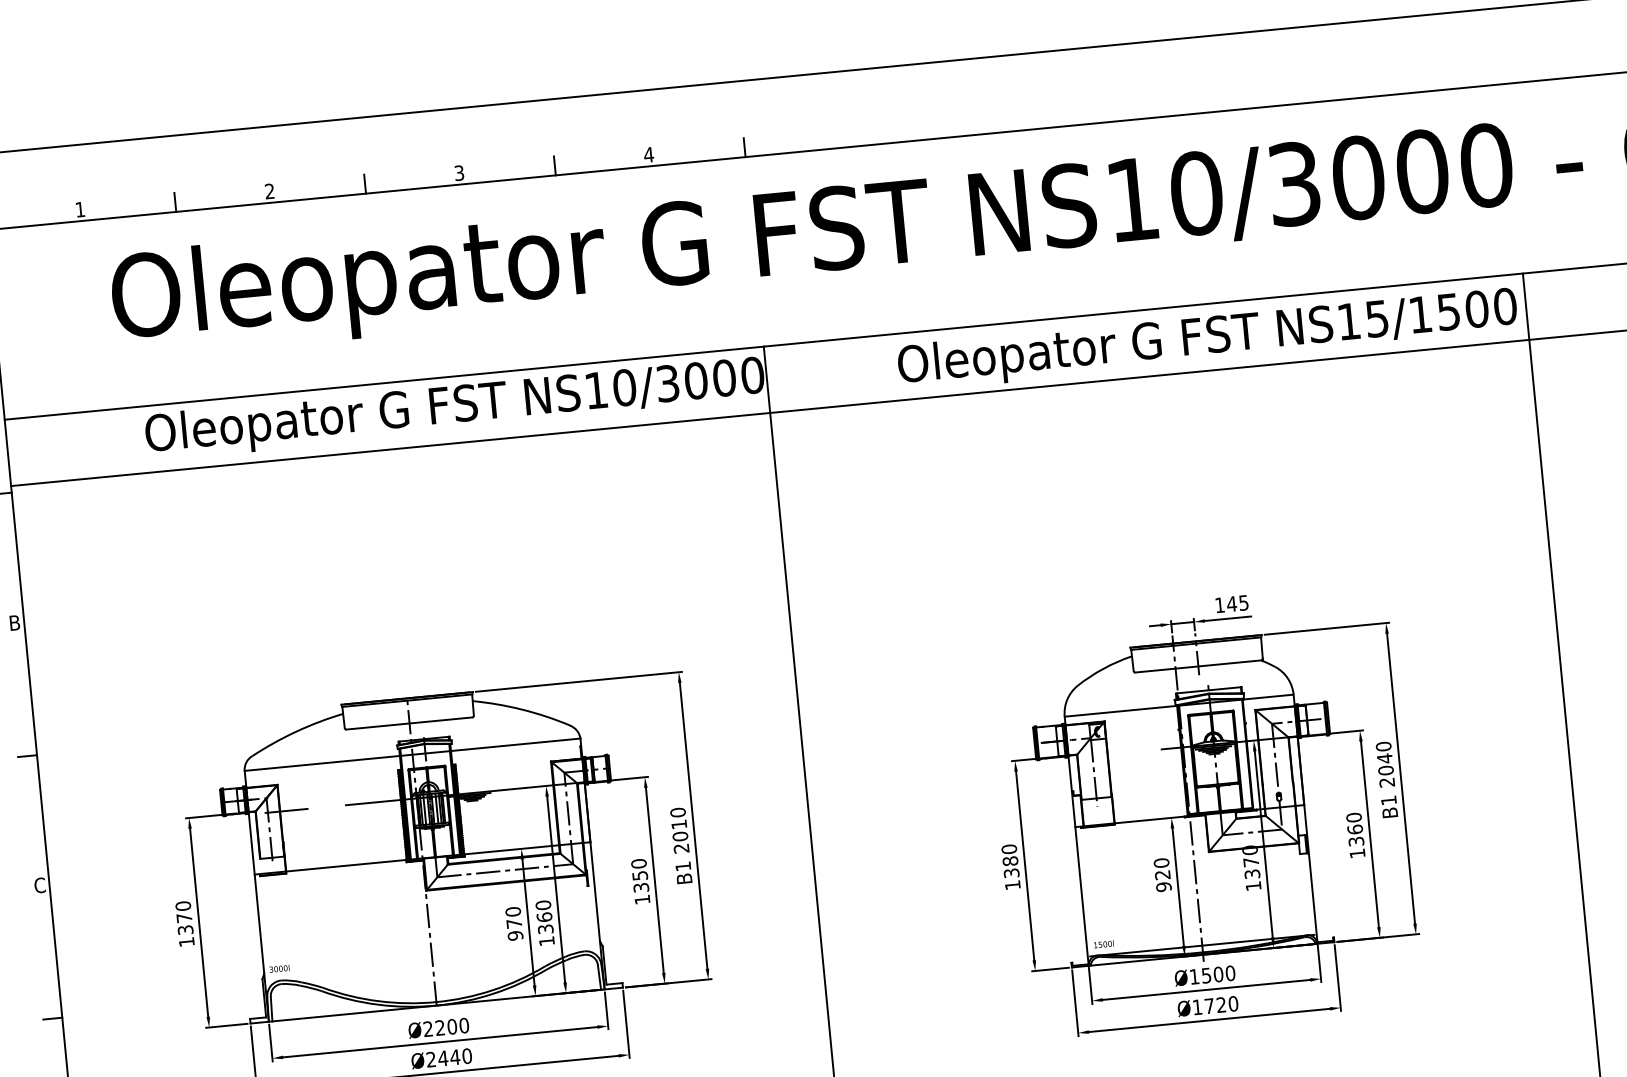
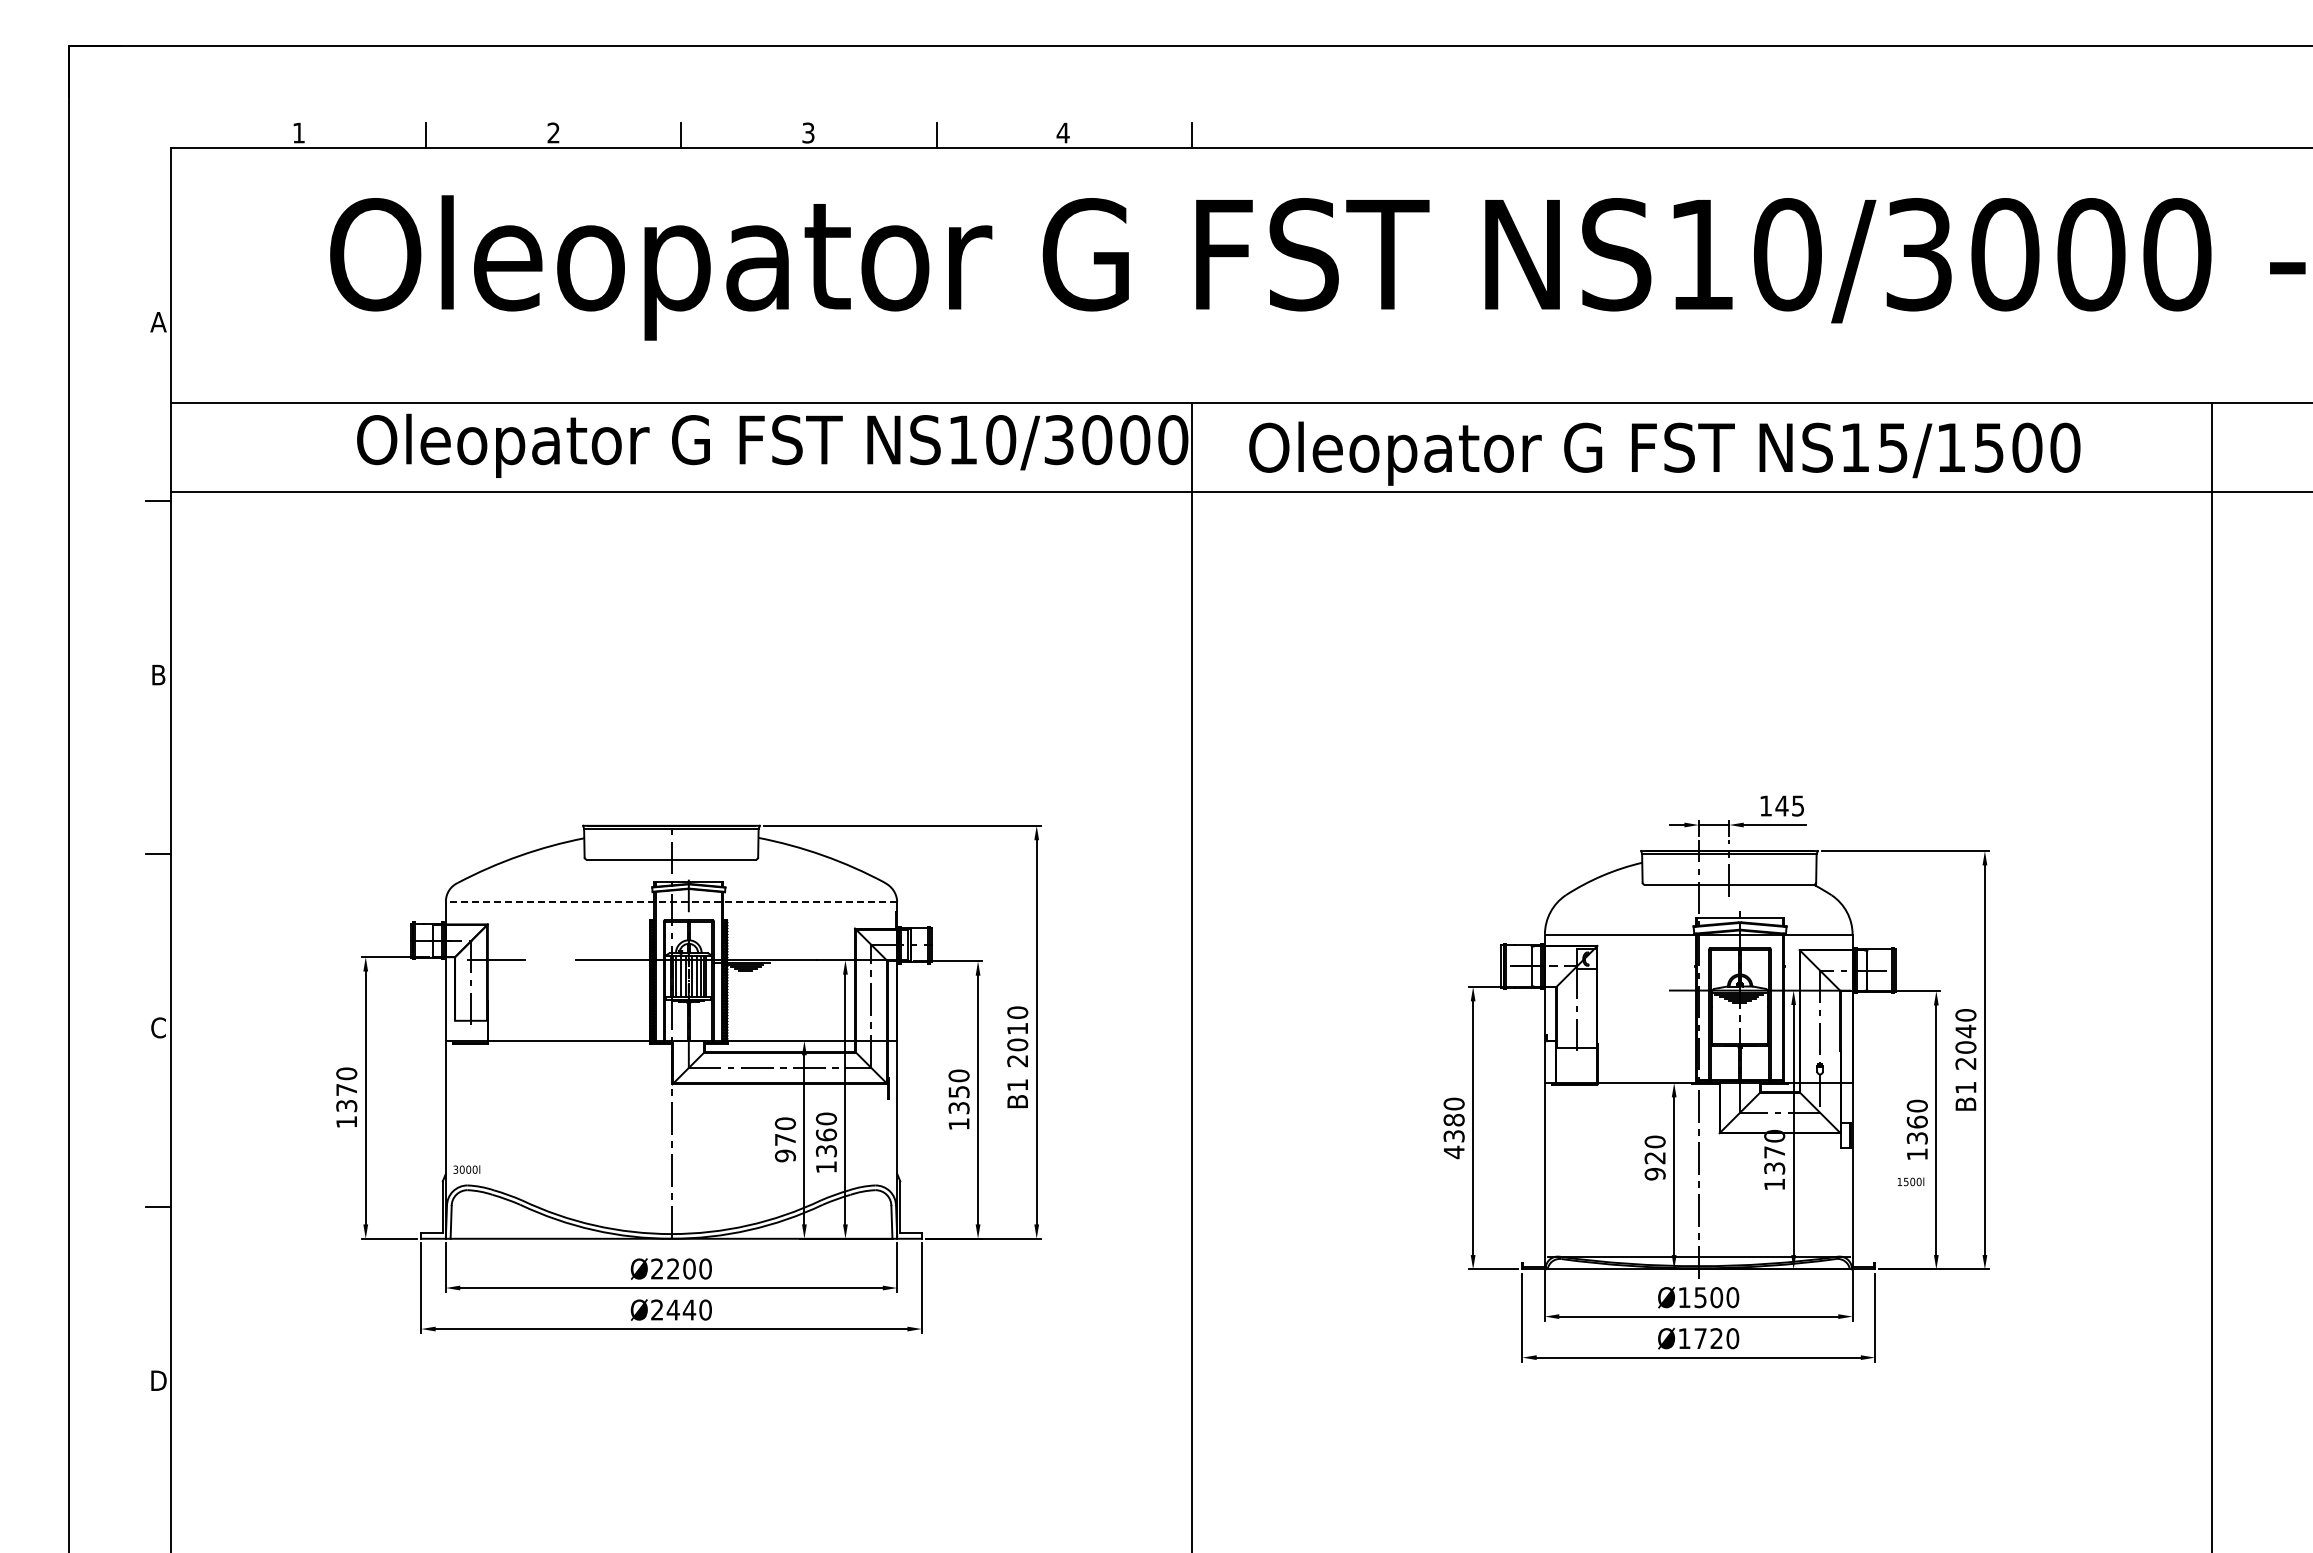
text: (1207, 339) -> (1664, 453), moved
line: (412, 754) -> (671, 901), solid -> dashed
text: (1013, 885) -> (1454, 1152), 1380 -> 4380
text: (1103, 944) -> (1910, 1181), moved

